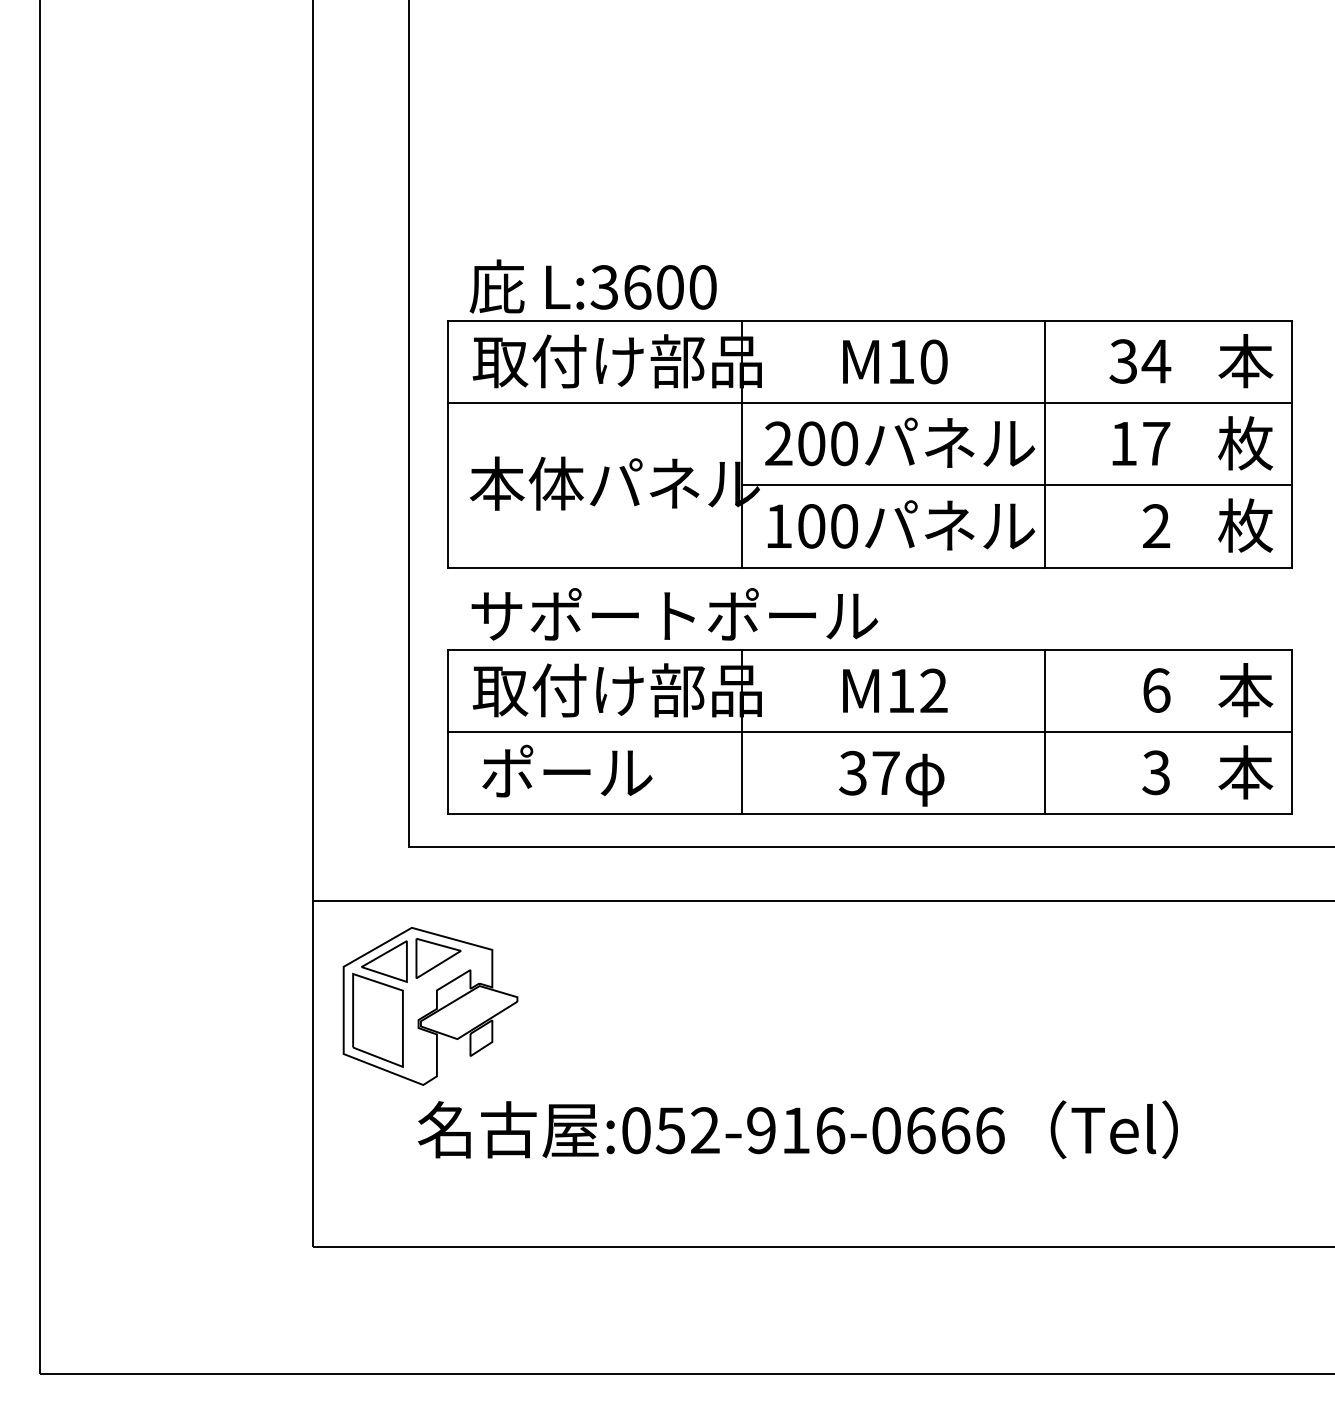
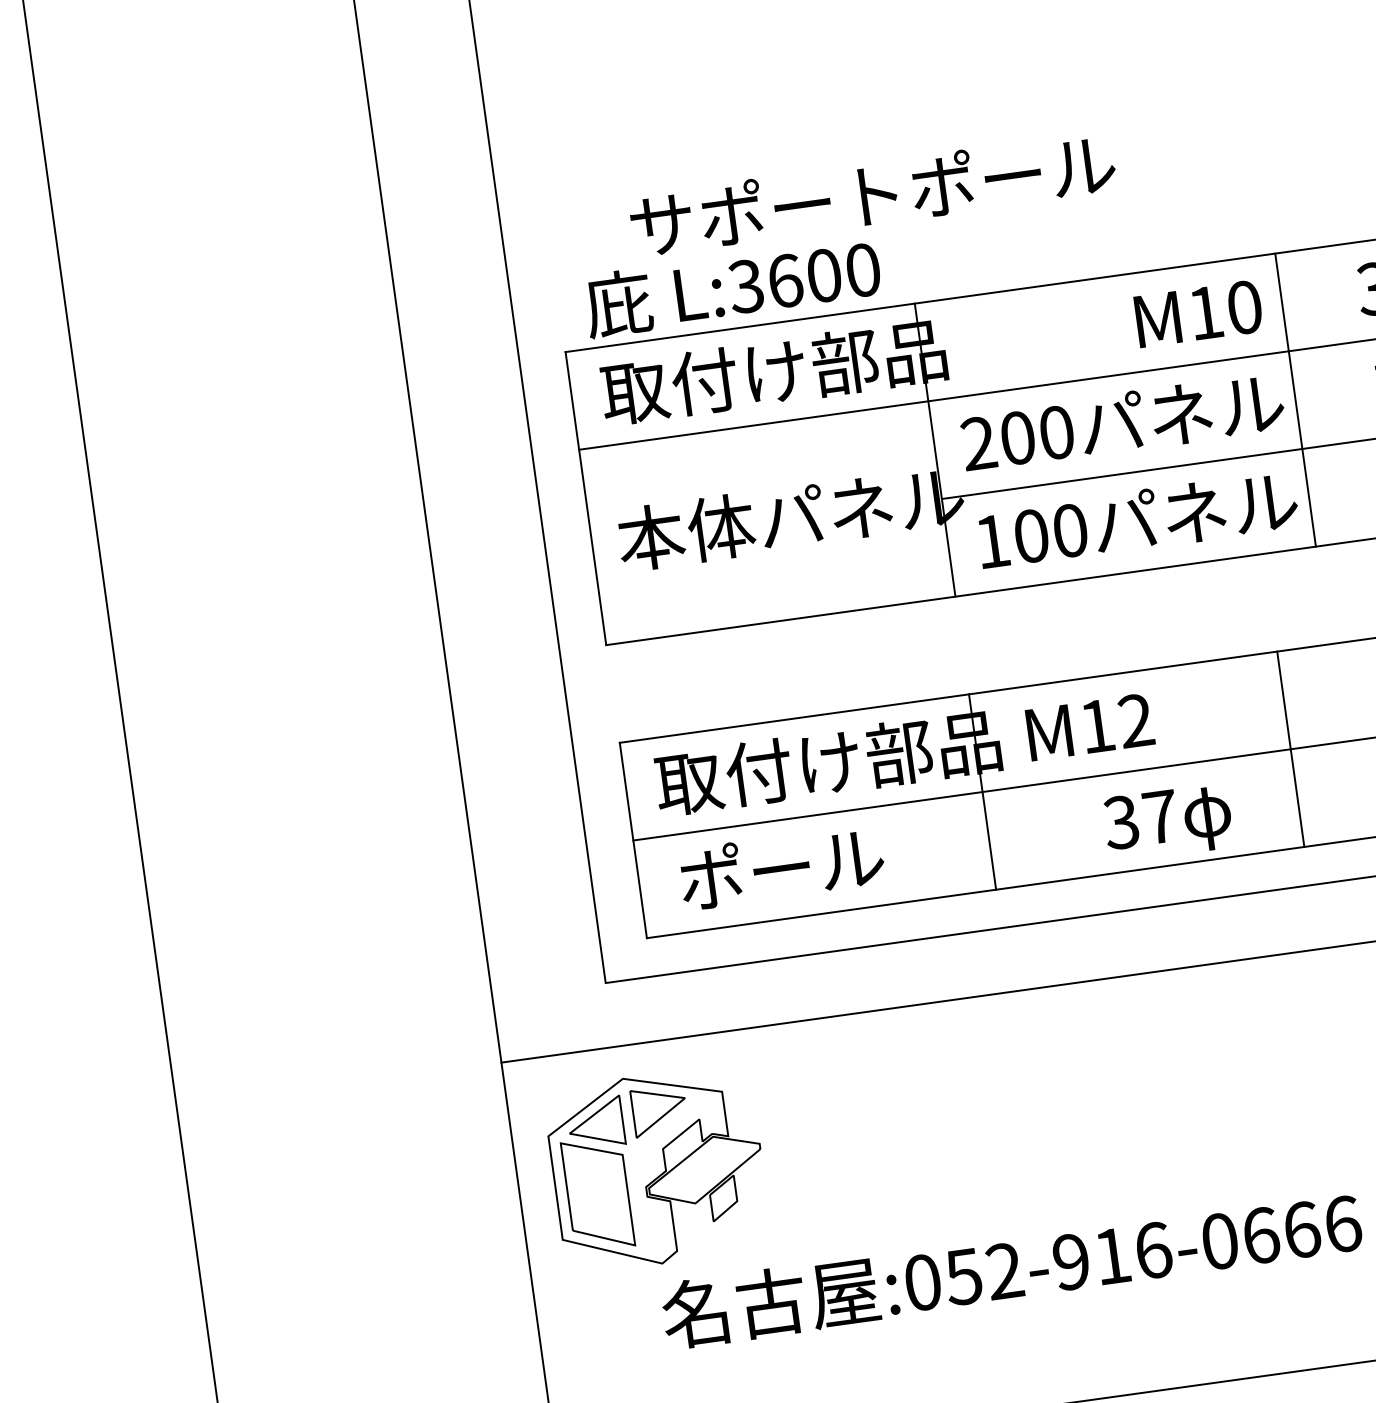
text: (895, 361) -> (1198, 313), moved
text: (674, 614) -> (872, 194), moved
text: (895, 690) -> (1090, 726), moved
line: (1045, 731) -> (1290, 748), moved

